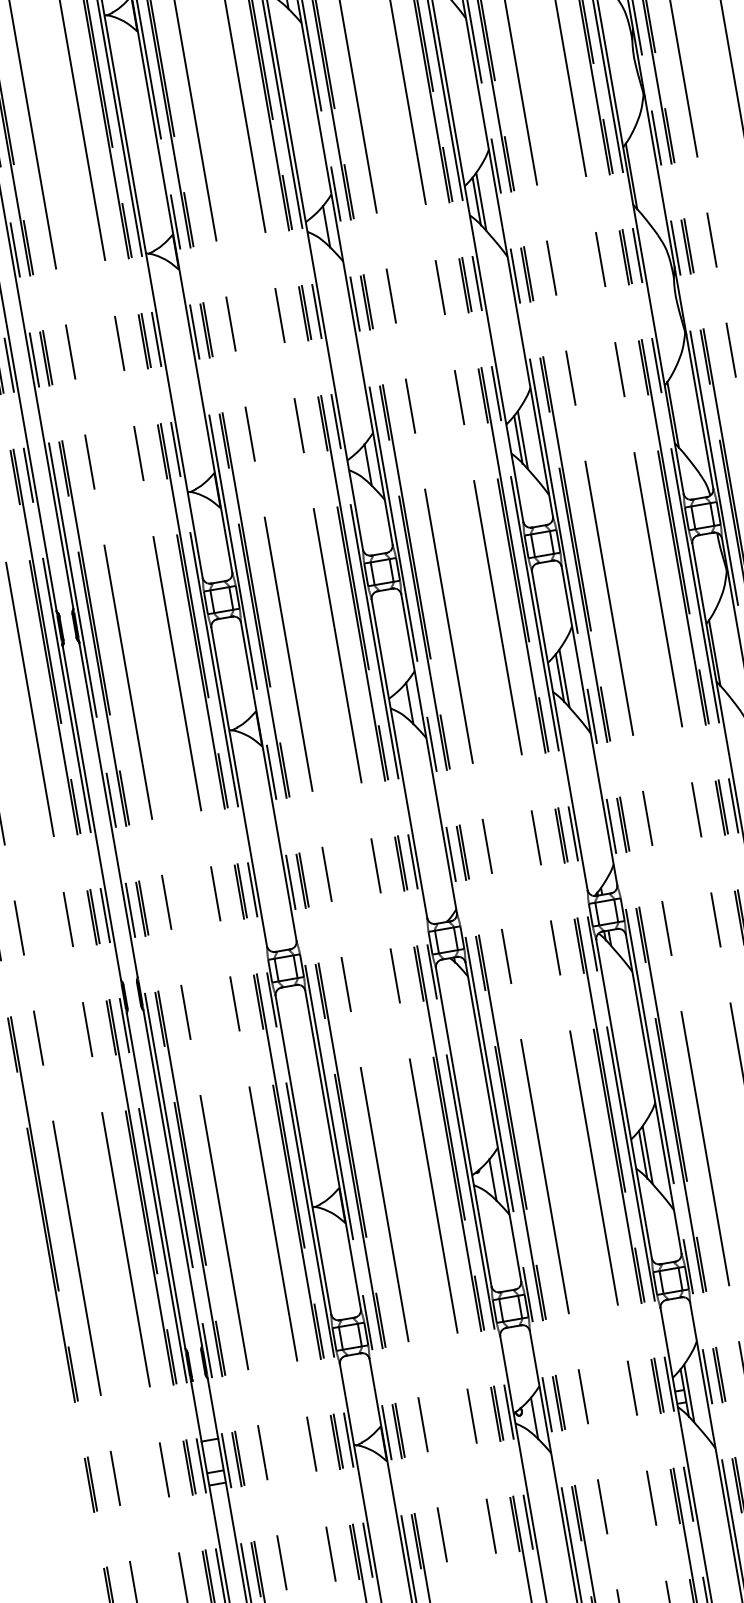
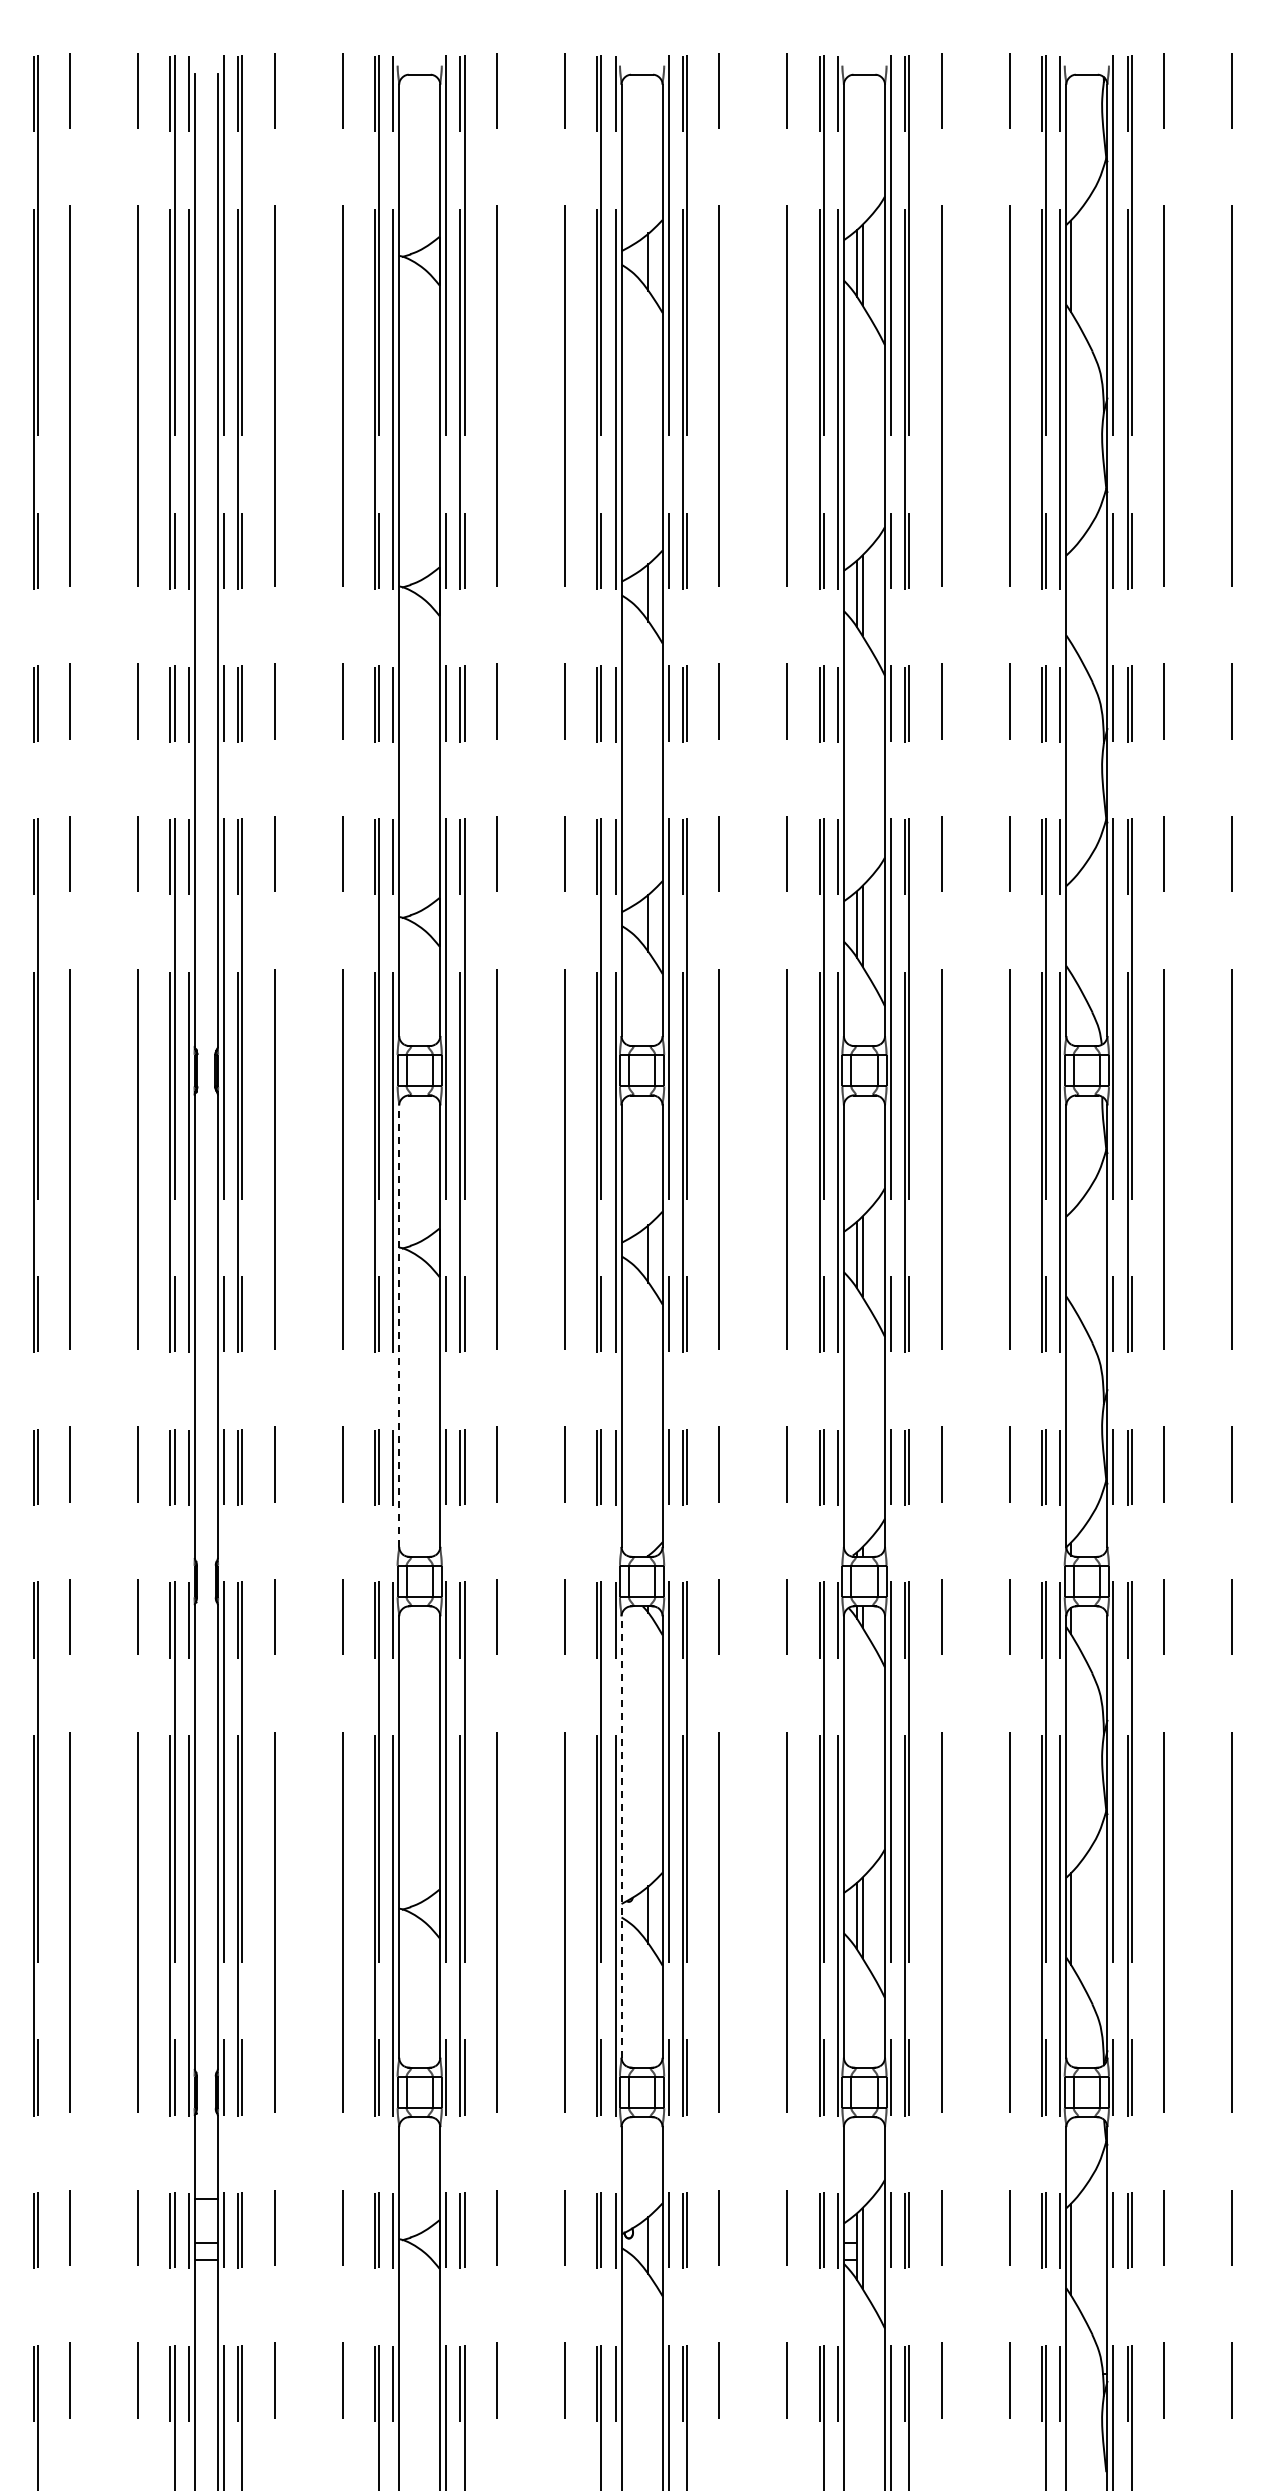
line: (631, 176) -> (1070, 596), removed
line: (673, 414) -> (1070, 927), removed
line: (714, 652) -> (1070, 1257), removed
line: (239, 787) -> (399, 1326), solid -> dashed
line: (463, 1127) -> (621, 1837), solid -> dashed

